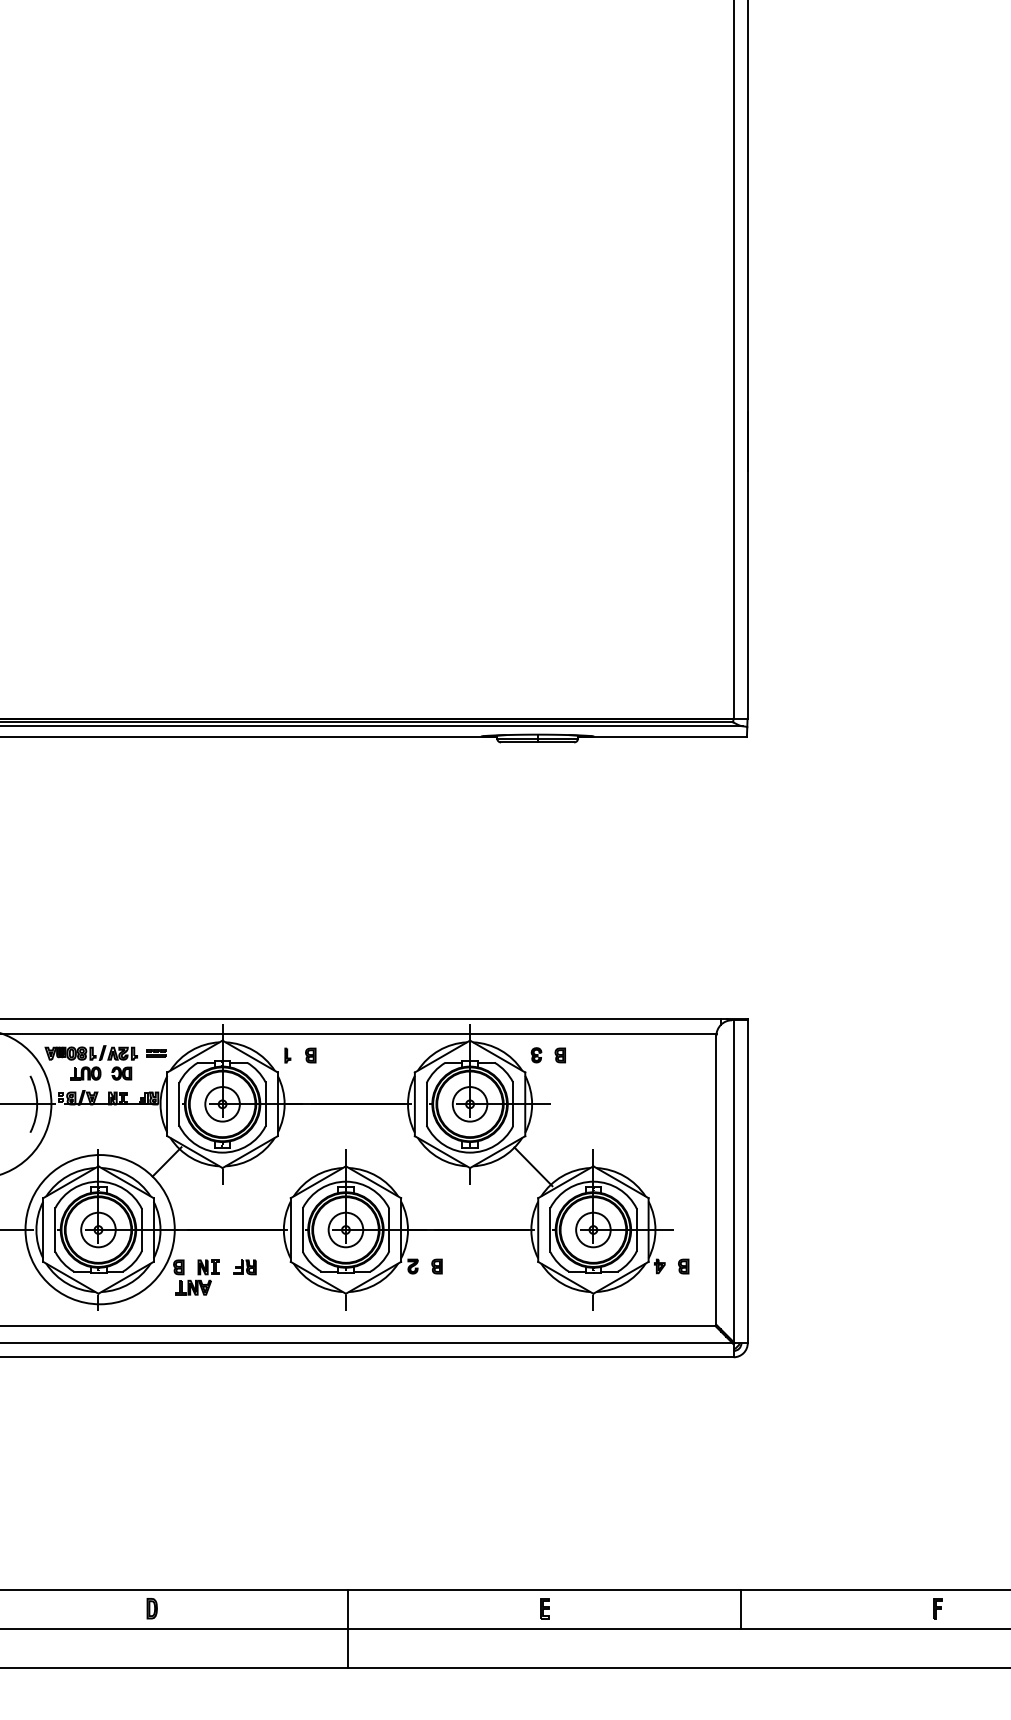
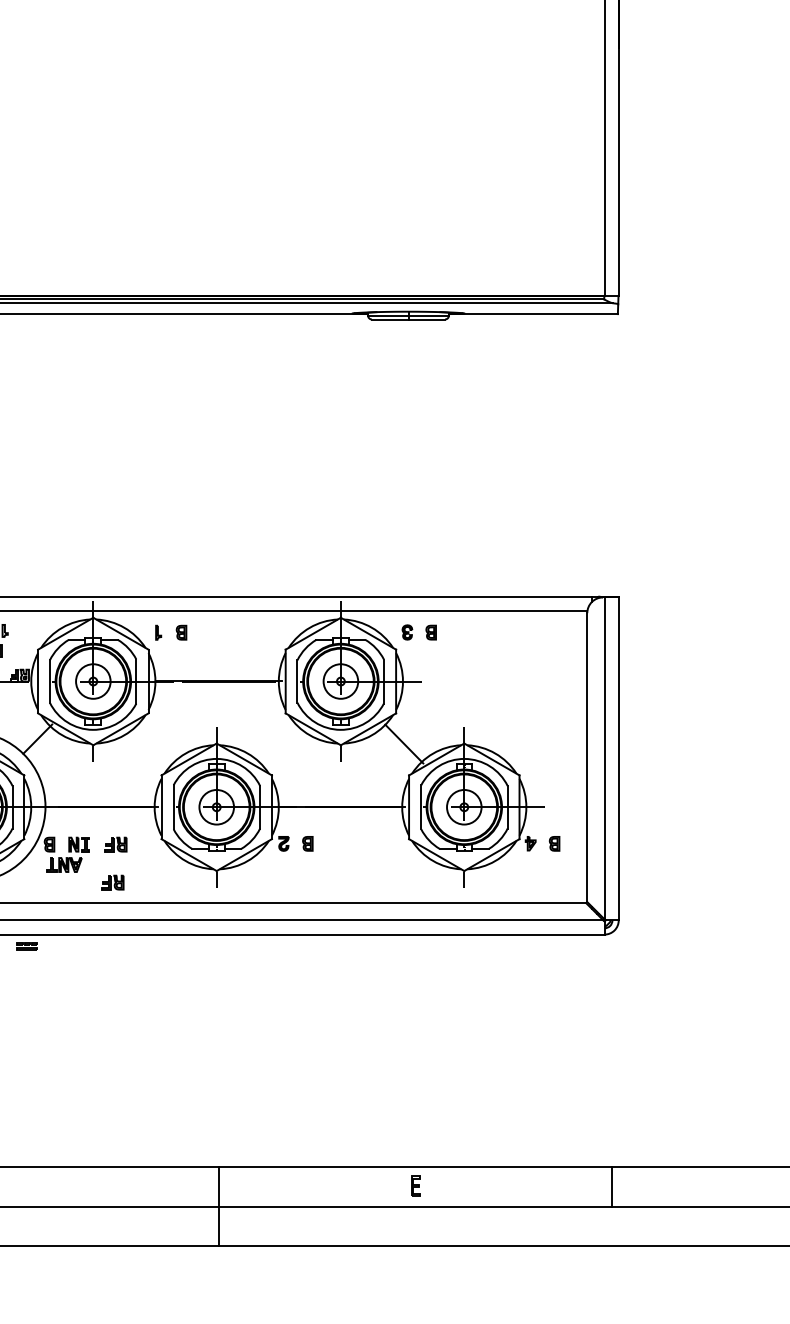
part: (156, 1053) -> (27, 946), moved
part: (241, 1305) -> (112, 882), added
part: (151, 1608) -> (22, 1185), removed

